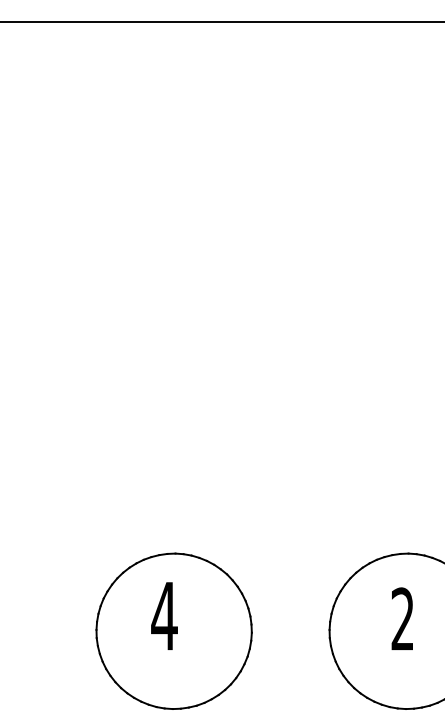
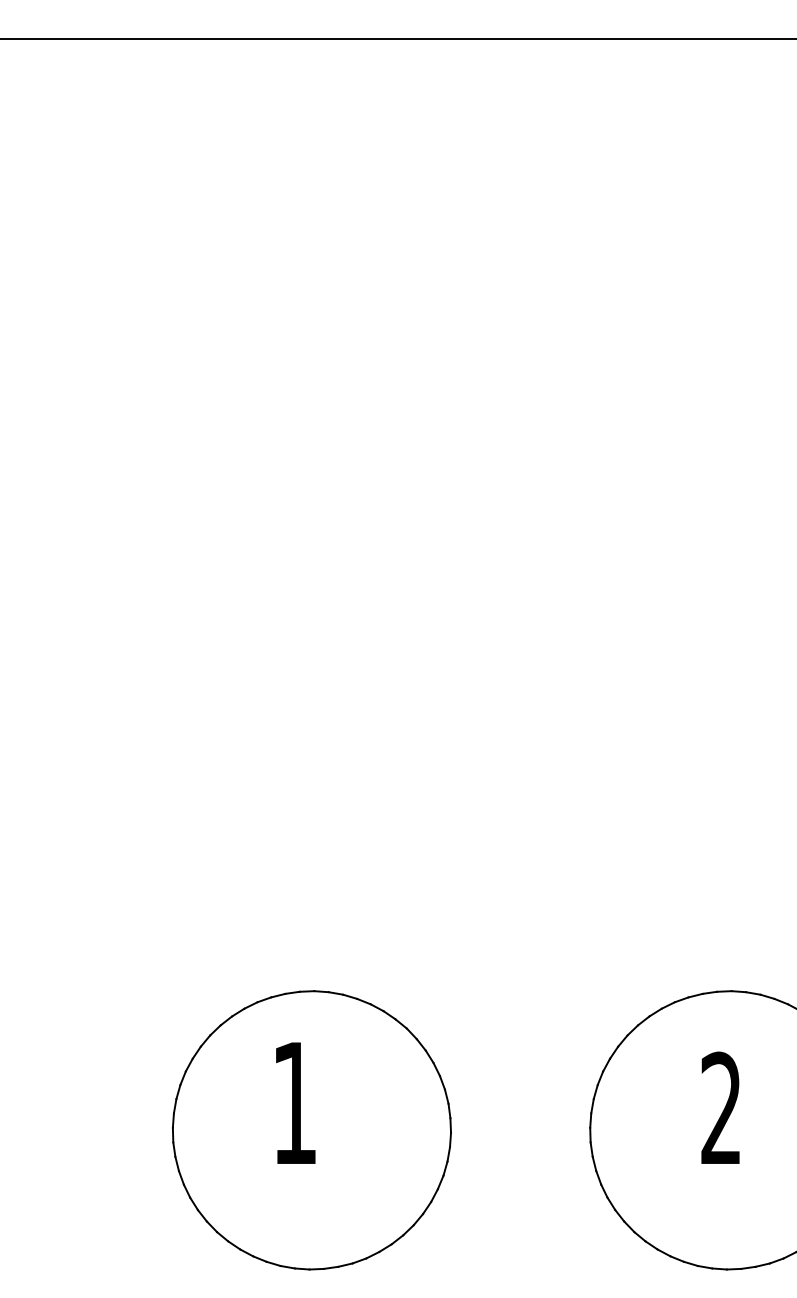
text: (164, 616) -> (294, 1103), 4 -> 1

